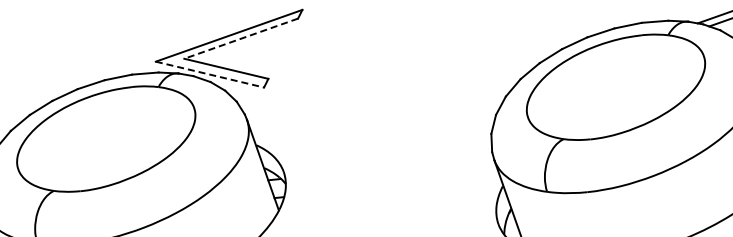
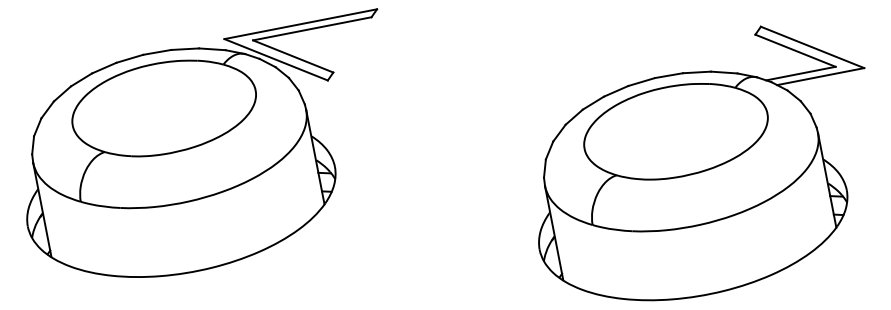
line: (240, 38) -> (311, 28), dashed -> solid
line: (210, 74) -> (276, 59), dashed -> solid

